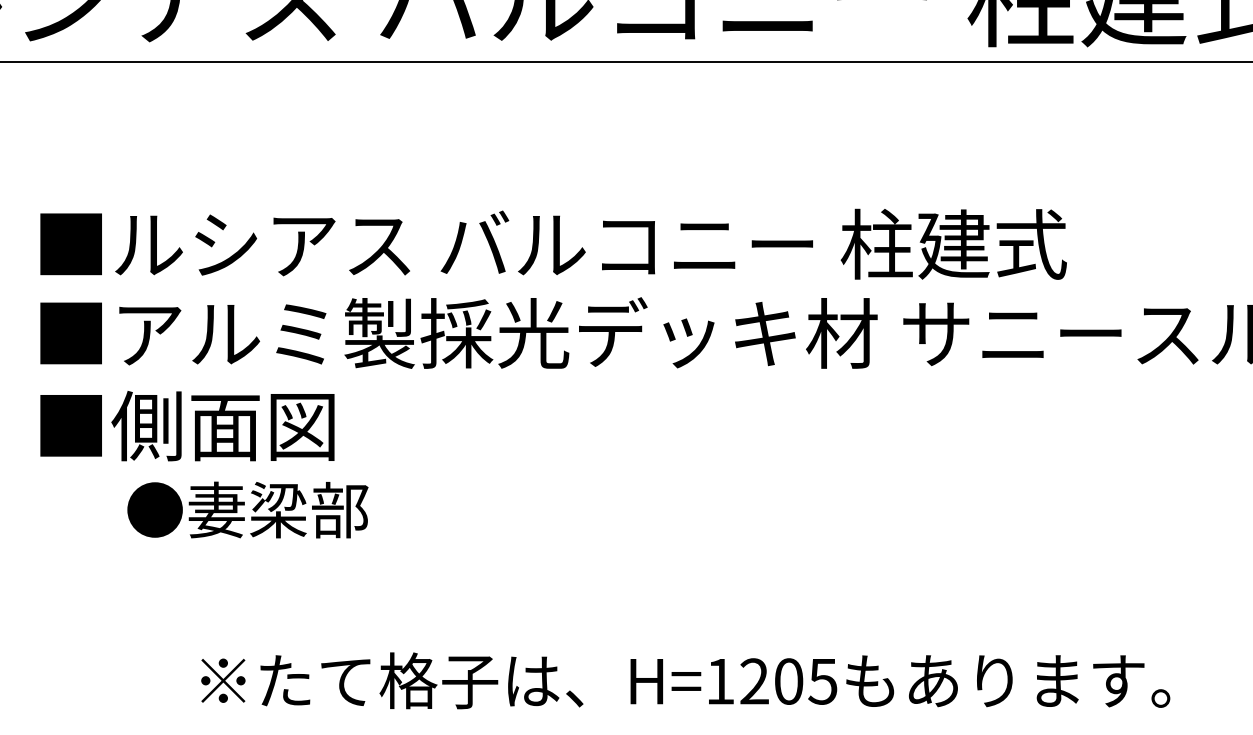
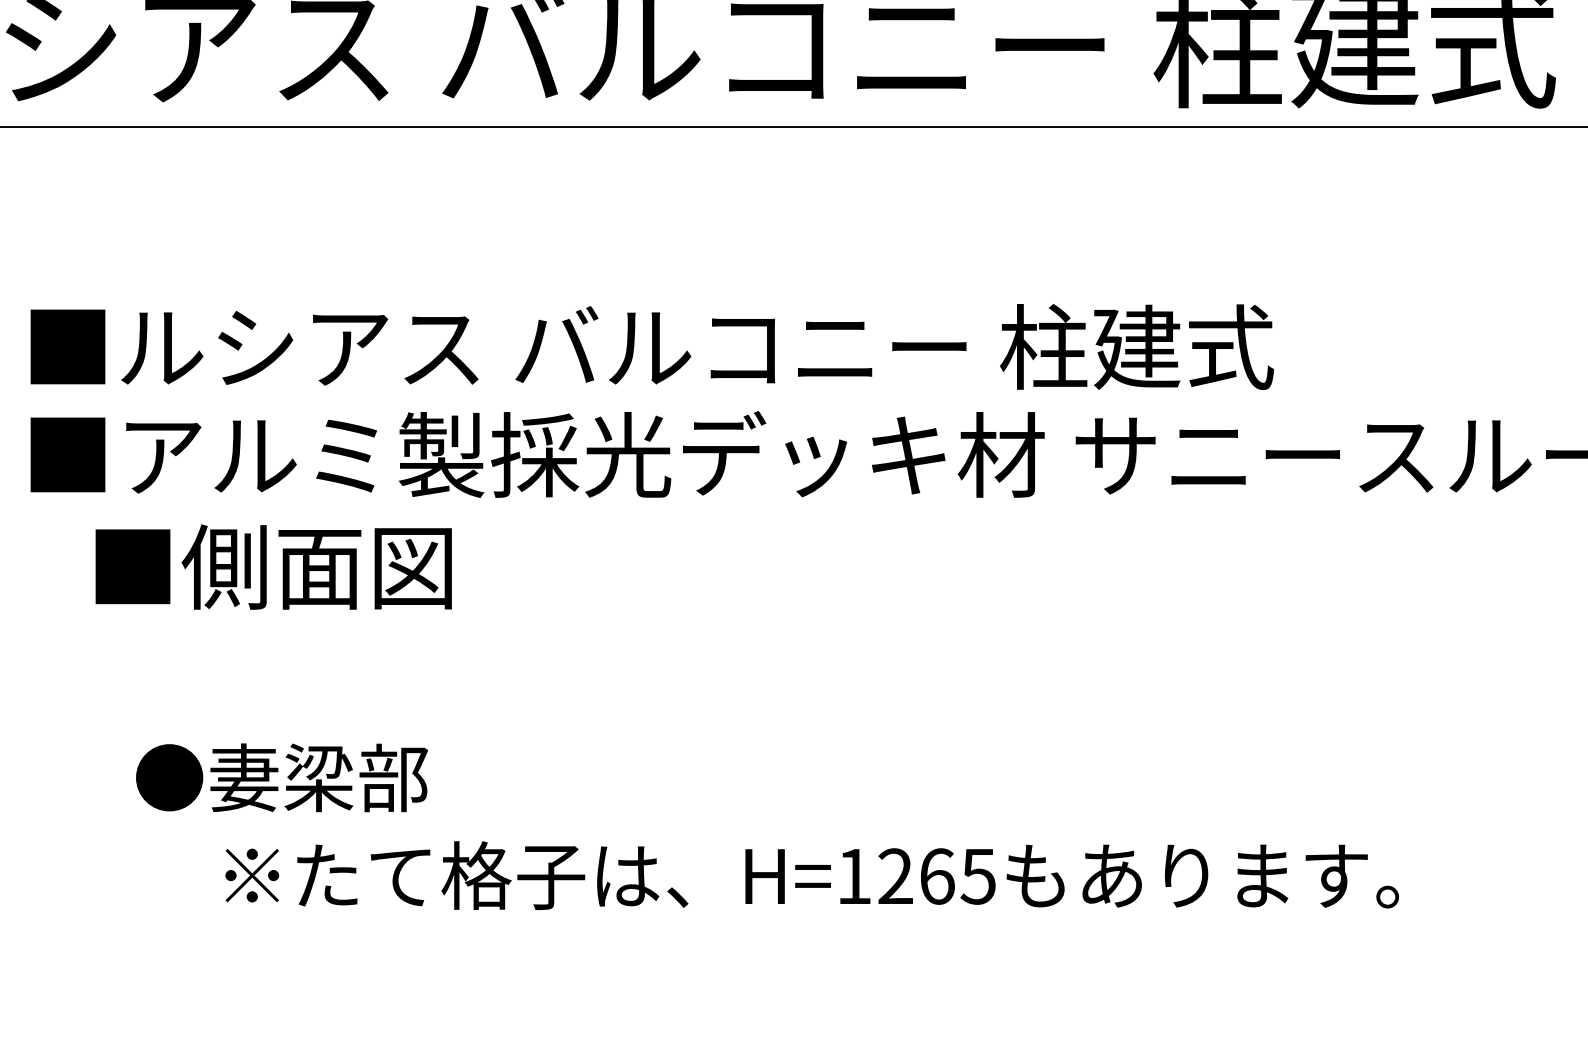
text: (187, 425) -> (273, 566), moved
text: (248, 509) -> (282, 777), moved
text: (789, 681) -> (937, 876), H=1205 -> H=1265

